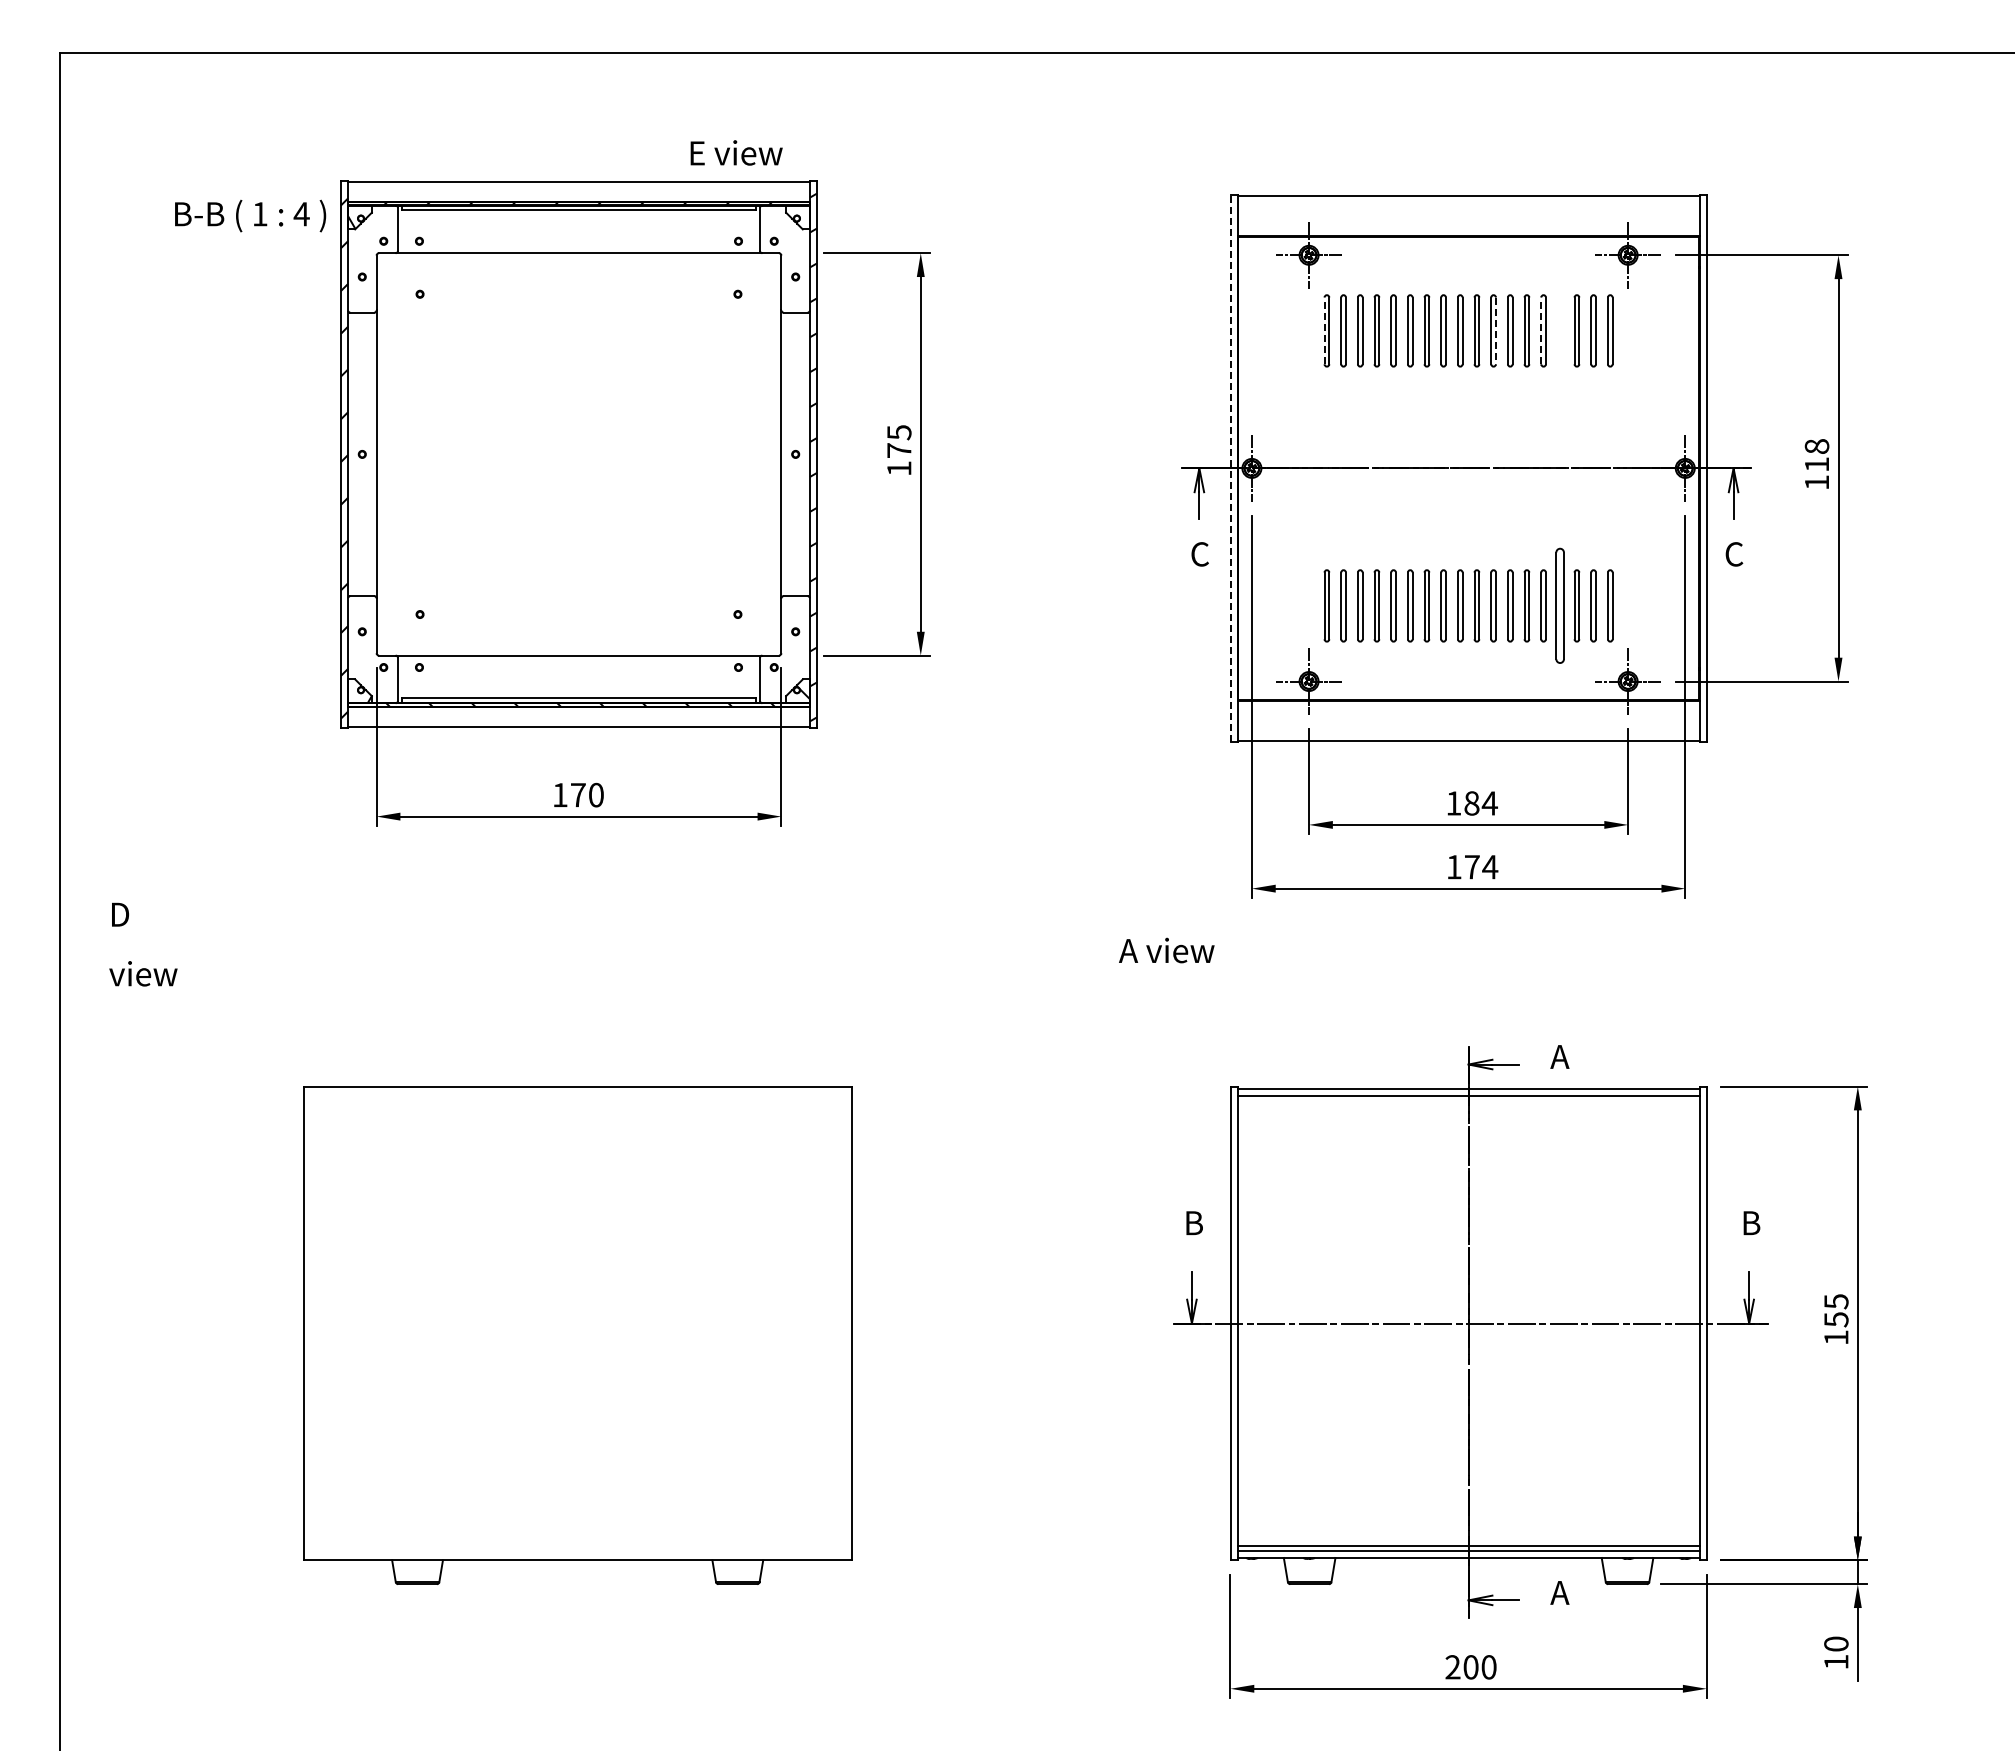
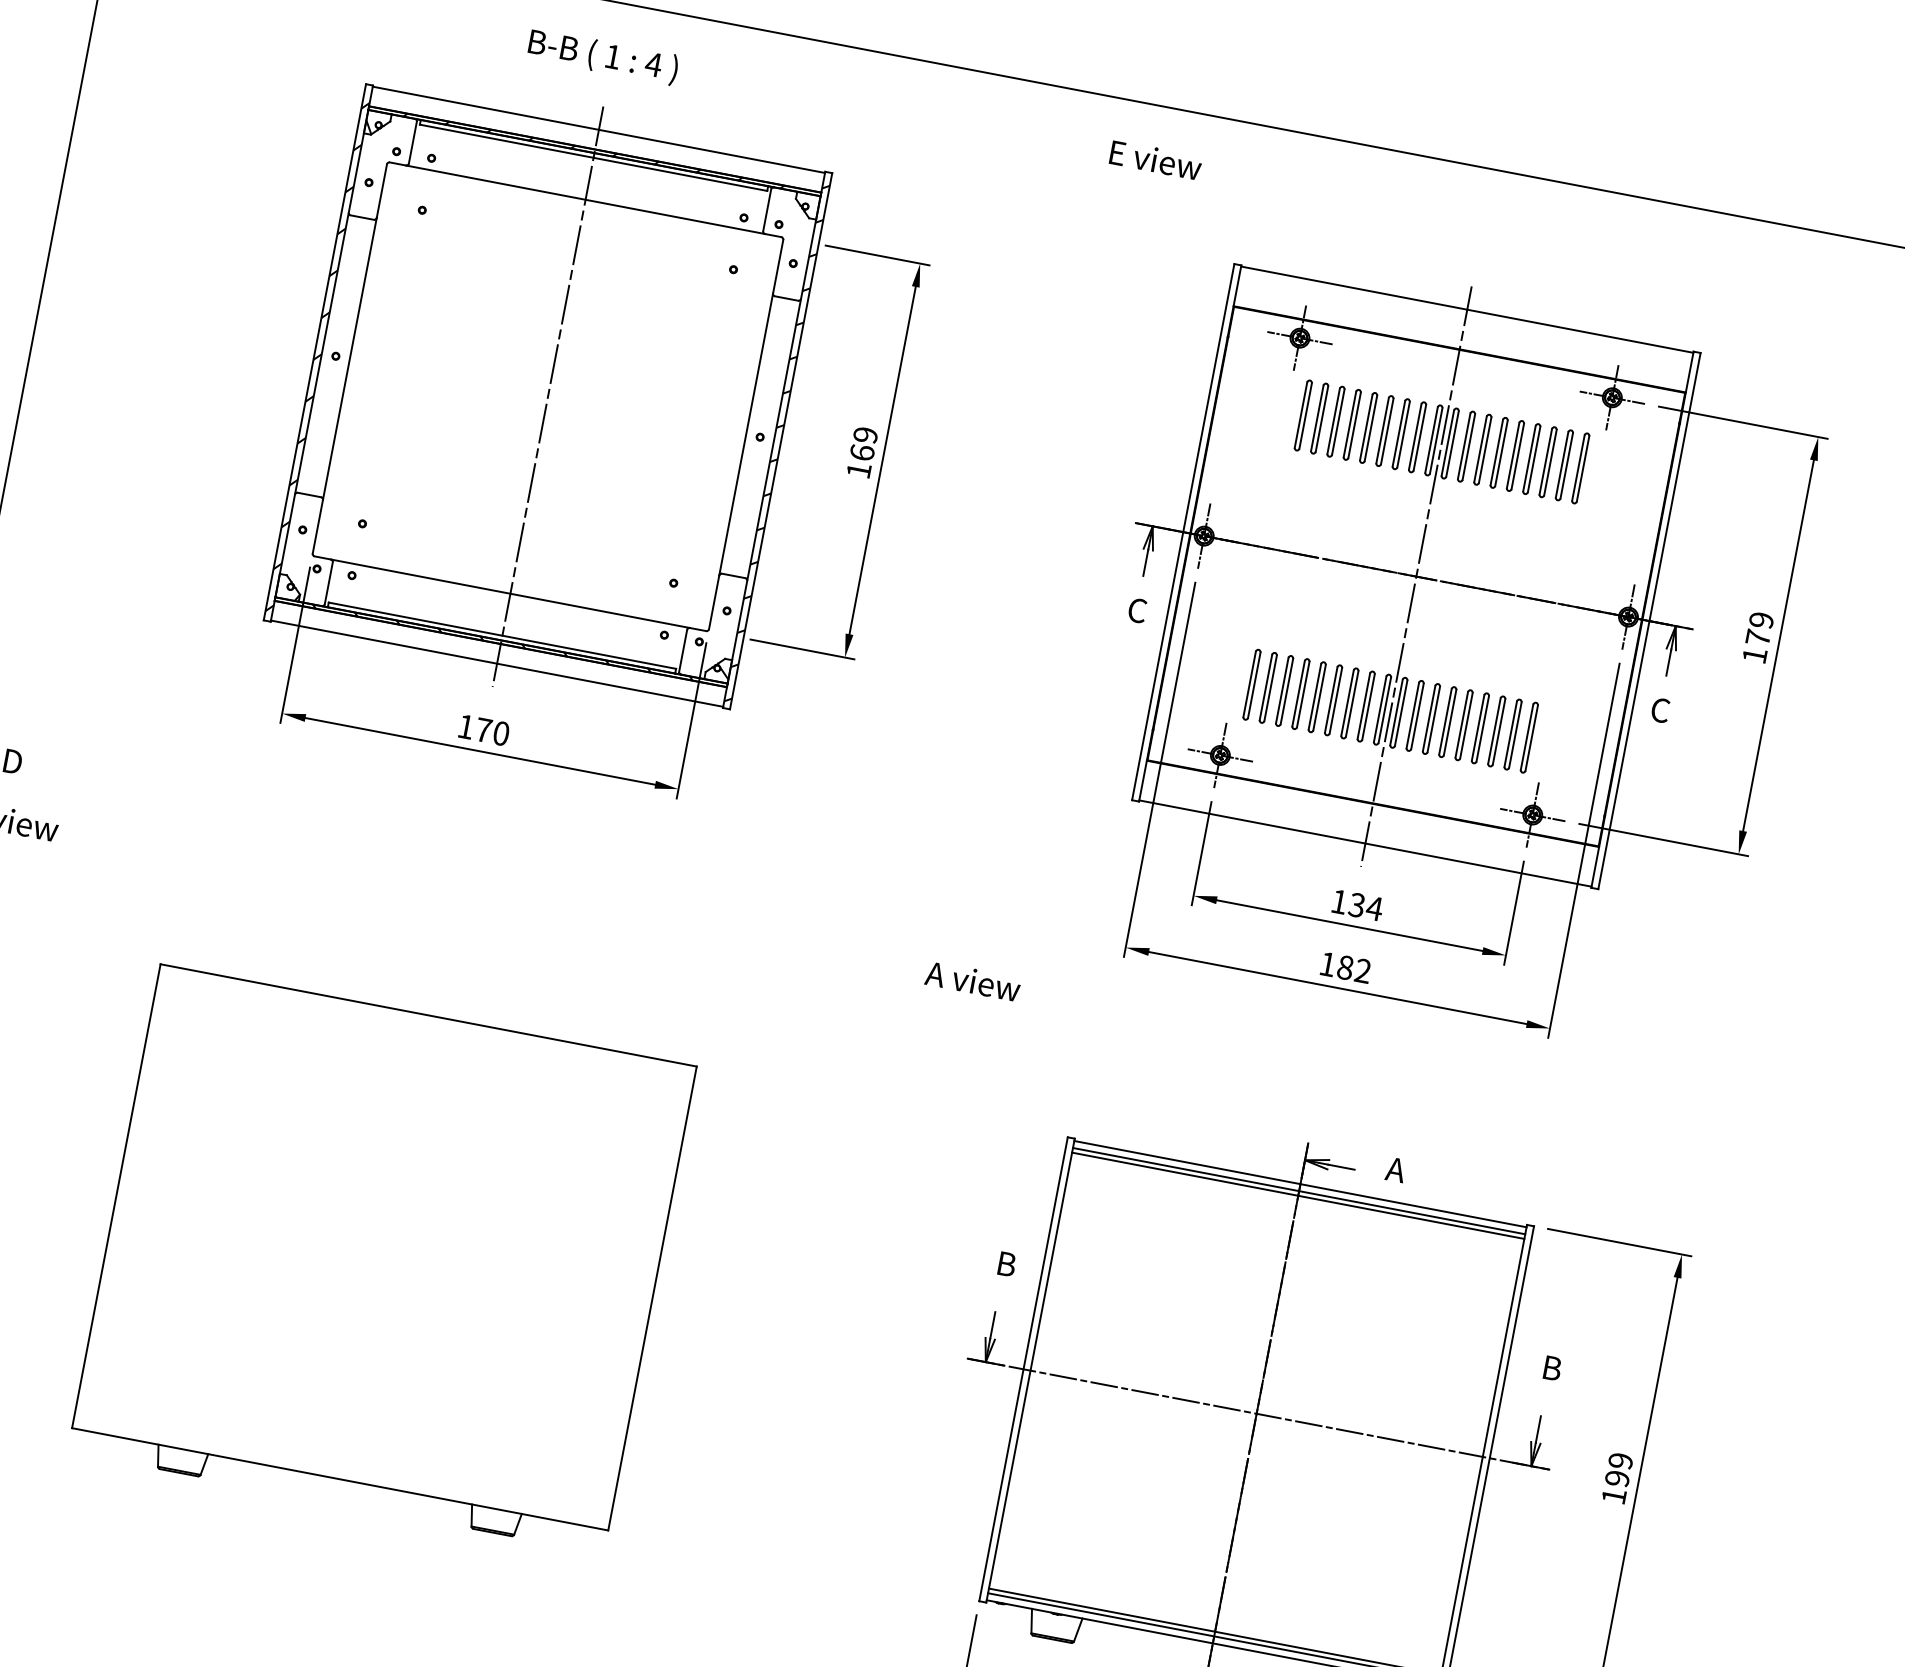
text: (736, 152) -> (1155, 159), moved
text: (250, 215) -> (603, 56), moved
line: (1324, 330) -> (1301, 414), dashed -> solid
line: (1541, 330) -> (1513, 455), dashed -> solid
part: (1560, 330) -> (1532, 458), added
line: (1495, 331) -> (1468, 447), dashed -> solid
text: (899, 441) -> (864, 443), 175 -> 169
line: (579, 453) -> (548, 395), added
text: (1816, 455) -> (1759, 628), 118 -> 179
line: (1468, 467) -> (1416, 575), added
line: (1230, 468) -> (1183, 532), dashed -> solid
part: (1560, 605) -> (1480, 727), size x0.62
text: (1471, 803) -> (1356, 905), 184 -> 134
text: (1481, 867) -> (1354, 969), 174 -> 182
text: (1166, 950) -> (972, 981), moved
line: (1468, 1100) -> (1298, 1195), added
text: (1836, 1310) -> (1619, 1469), 155 -> 199

